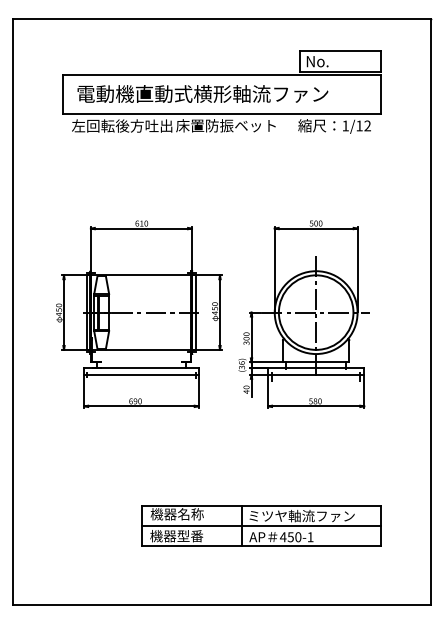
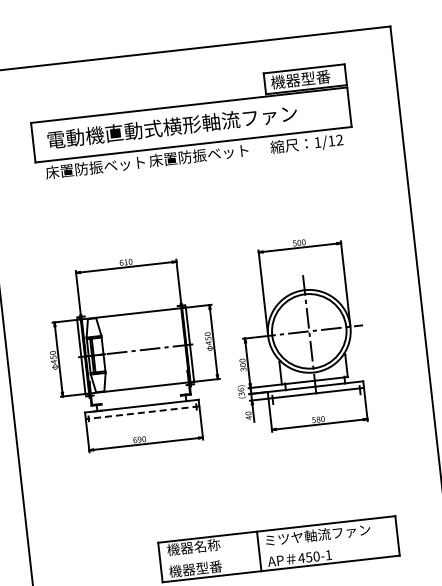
text: (335, 61) -> (300, 79), No. -> 機器型番
text: (122, 125) -> (95, 166), 左回転後方吐出 -> 床置防振ベット
line: (140, 374) -> (141, 412), solid -> dashed
line: (261, 525) -> (278, 549), removed

